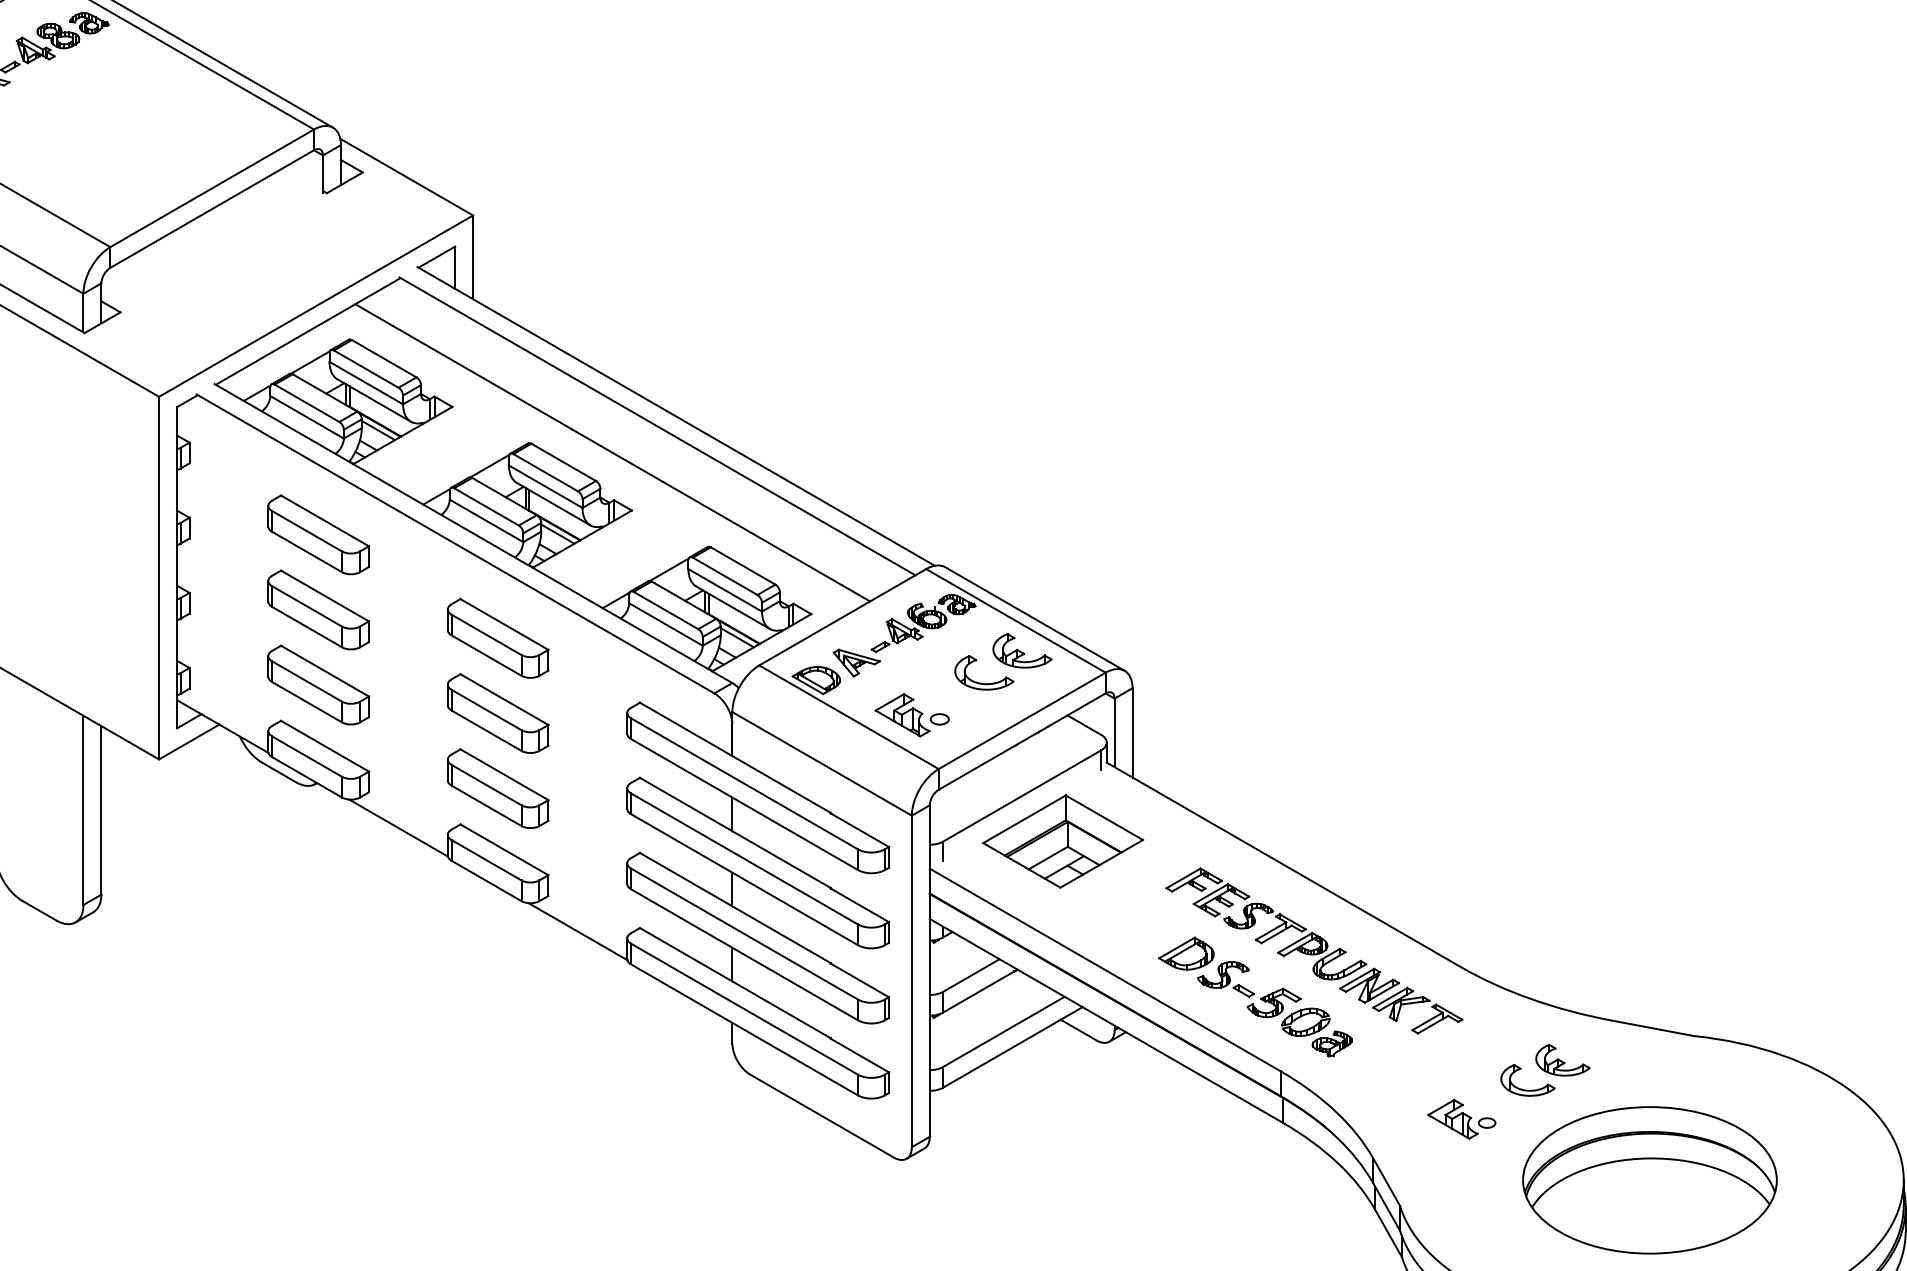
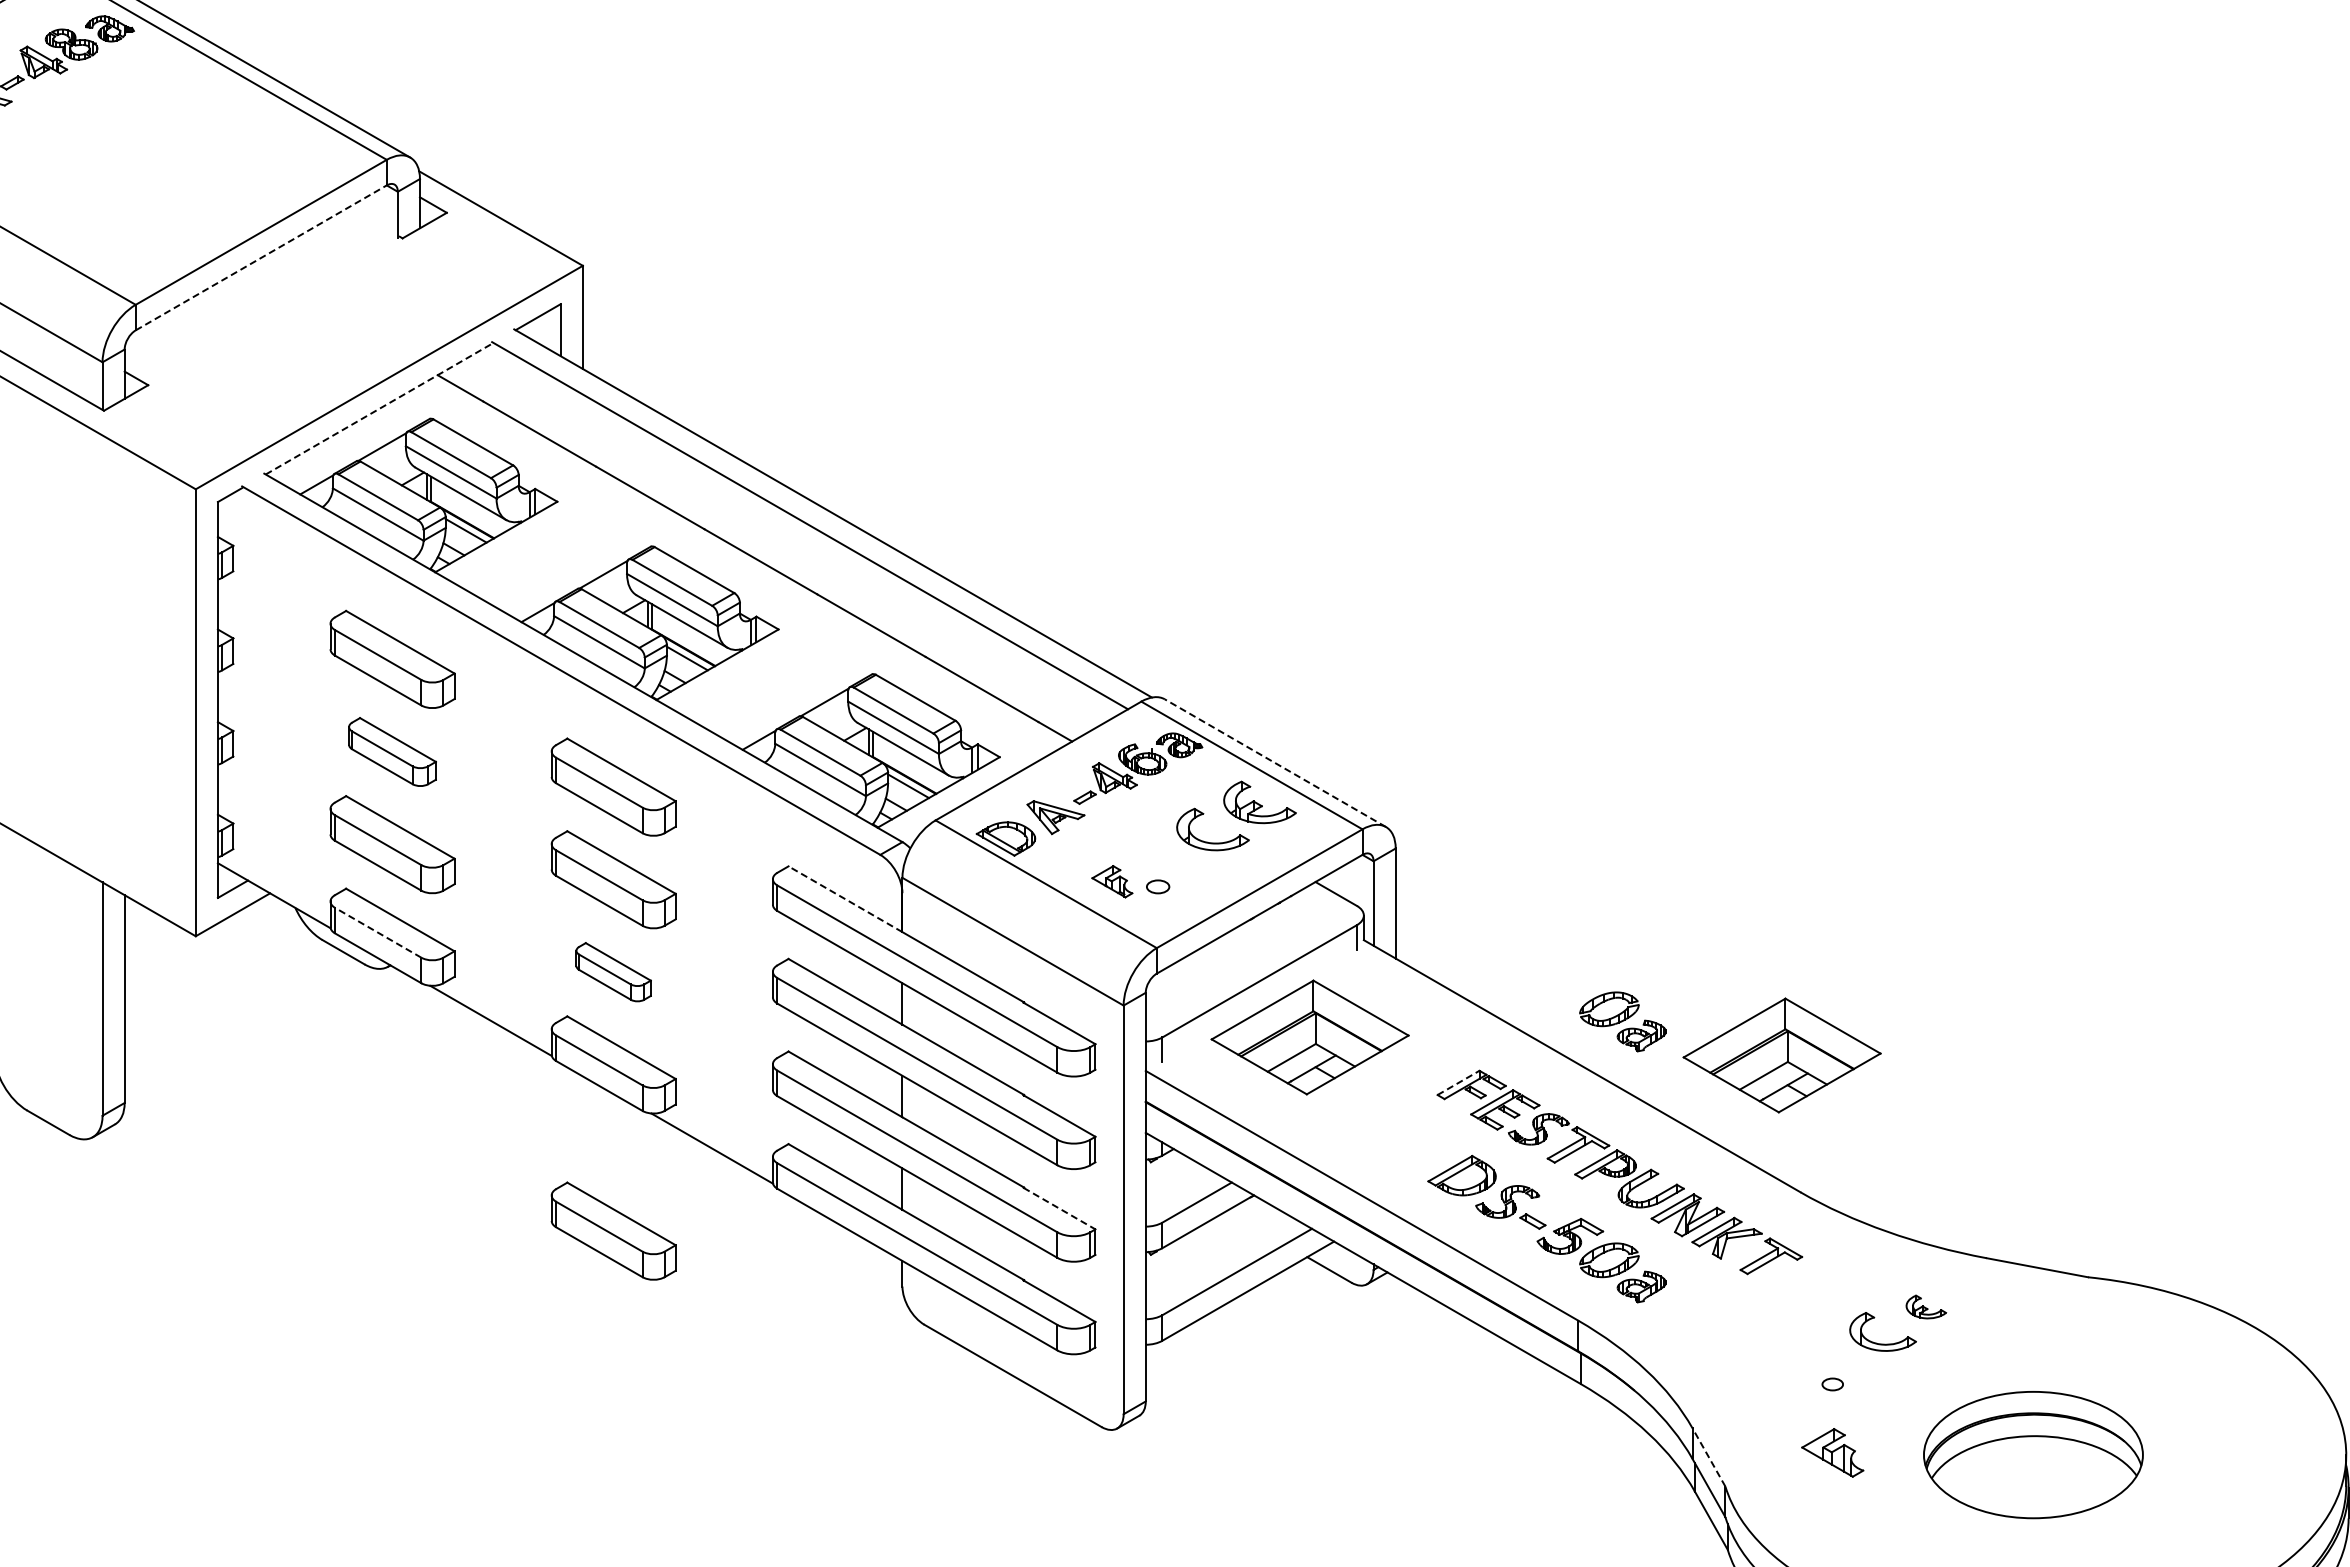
line: (212, 208) -> (261, 257), solid -> dashed
line: (307, 332) -> (378, 409), solid -> dashed
part: (318, 609) -> (392, 751), size x0.7
line: (1035, 619) -> (1275, 763), solid -> dashed
part: (902, 715) -> (1112, 881), size x0.6
line: (686, 729) -> (845, 899), solid -> dashed
line: (307, 756) -> (378, 932), solid -> dashed
part: (497, 788) -> (613, 971), size x0.6
part: (1316, 828) -> (1622, 1021), added
part: (1445, 856) -> (1781, 1055), added
line: (1183, 878) -> (1458, 1082), solid -> dashed
line: (859, 980) -> (1059, 1208), solid -> dashed
part: (497, 998) -> (613, 1230), added
part: (1563, 1059) -> (1926, 1306), size x0.6
part: (1452, 1119) -> (1832, 1452), moved
part: (1650, 1179) -> (2033, 1454), size x0.7
line: (1386, 1182) -> (1708, 1457), solid -> dashed

